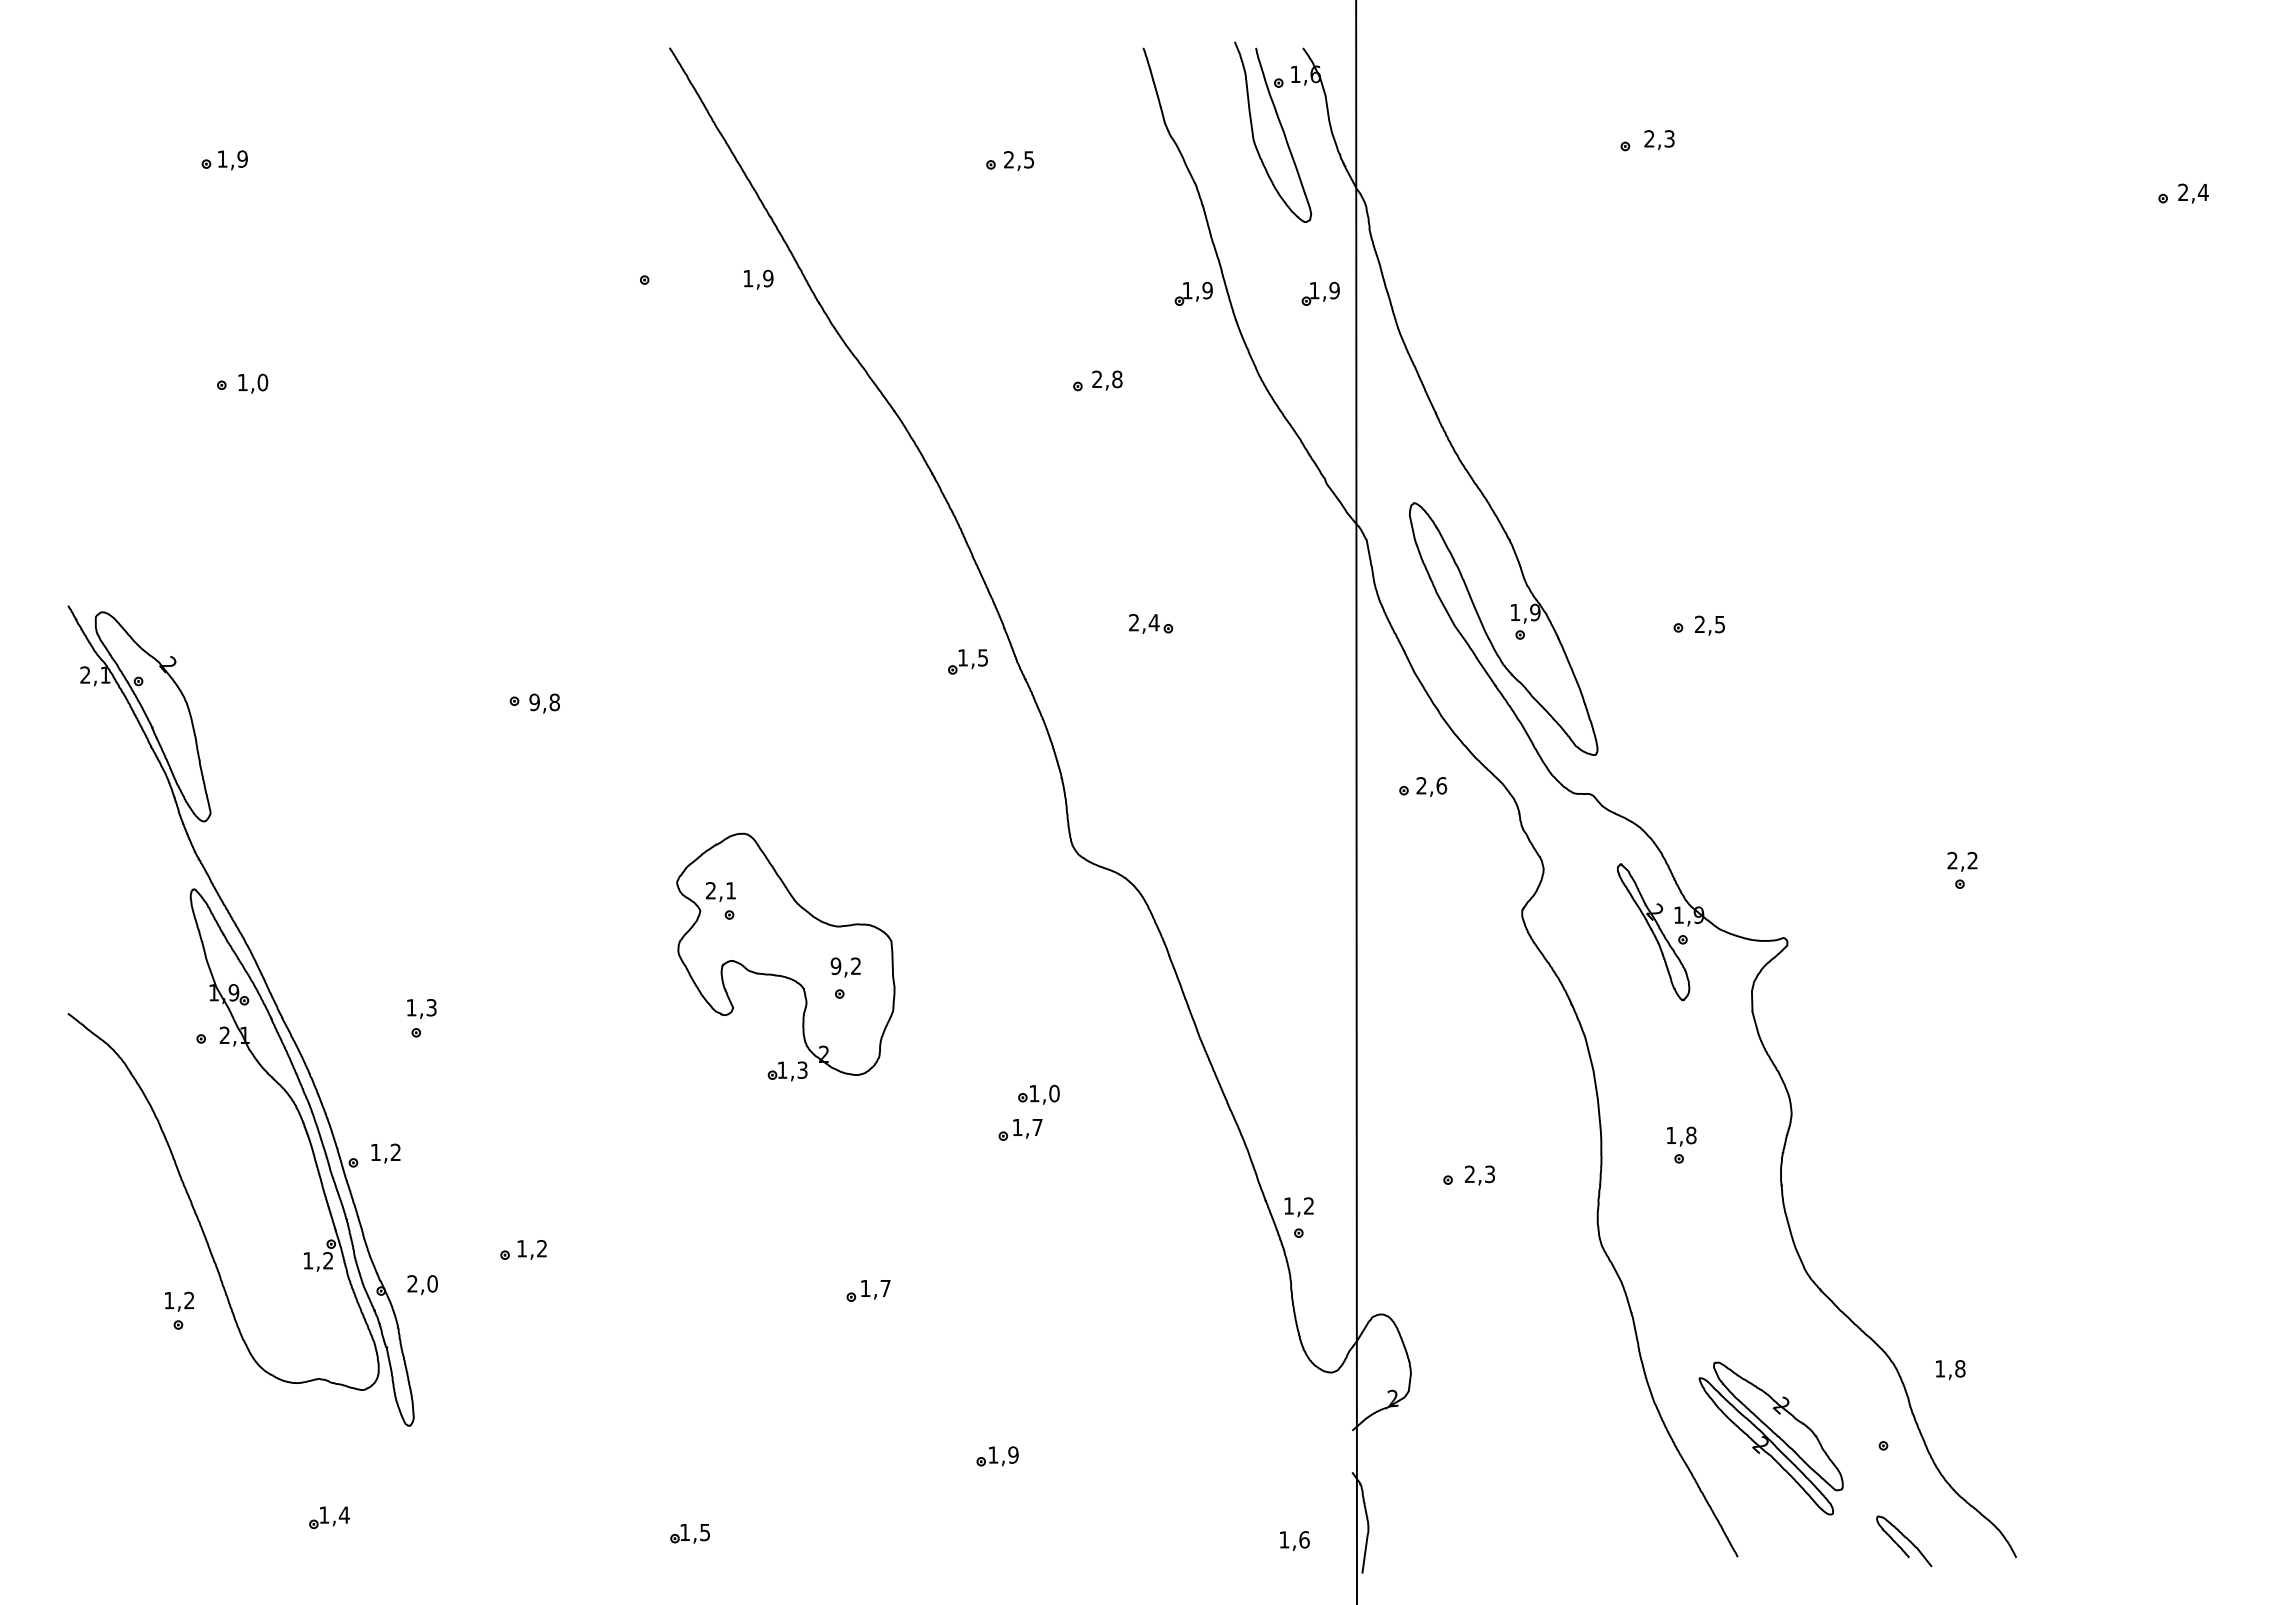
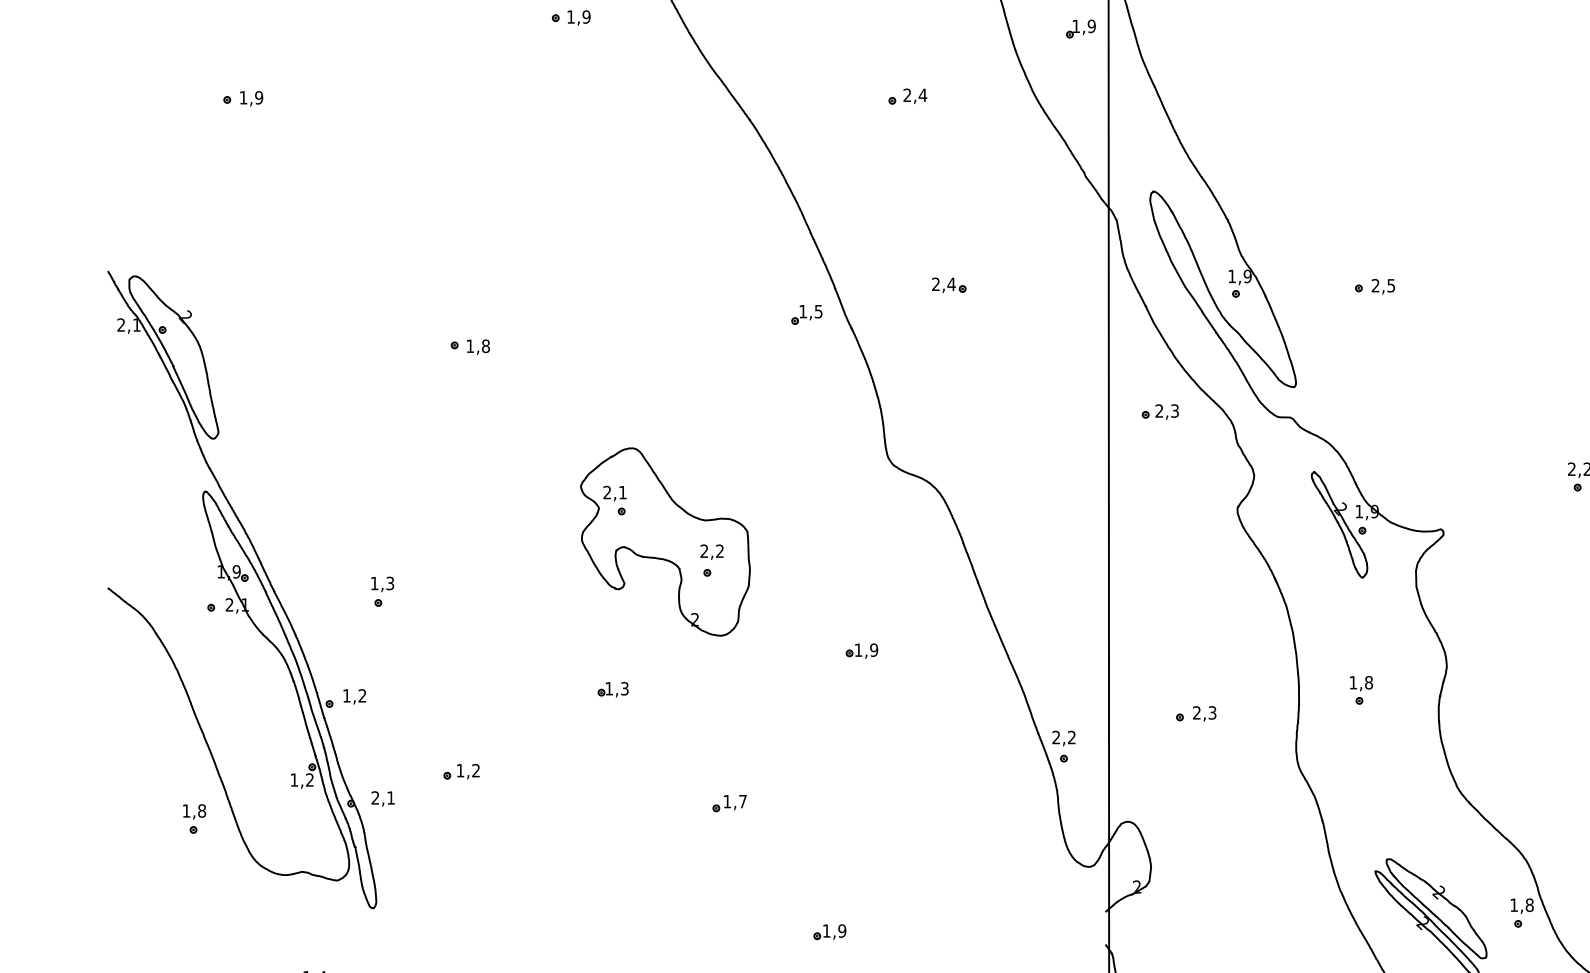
text: (758, 279) -> (578, 17), moved
part: (1193, 293) -> (982, 28), removed
text: (1116, 379) -> (922, 95), 2,8 -> 2,4
text: (262, 382) -> (258, 97), 1,0 -> 1,9
text: (534, 702) -> (470, 346), 9,8 -> 1,8
text: (1441, 785) -> (1174, 410), 2,6 -> 2,3
text: (835, 966) -> (704, 551), 9,2 -> 2,2
part: (787, 1071) -> (613, 689), moved
text: (1054, 1093) -> (874, 650), 1,0 -> 1,9
part: (1020, 1129) -> (847, 678), removed
text: (1288, 1205) -> (1055, 737), 1,2 -> 2,2
text: (432, 1283) -> (390, 797), 2,0 -> 2,1
text: (189, 1300) -> (202, 810), 1,2 -> 1,8
text: (1950, 1369) -> (1522, 905), moved

